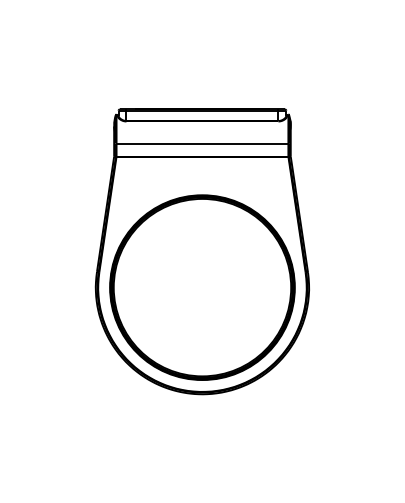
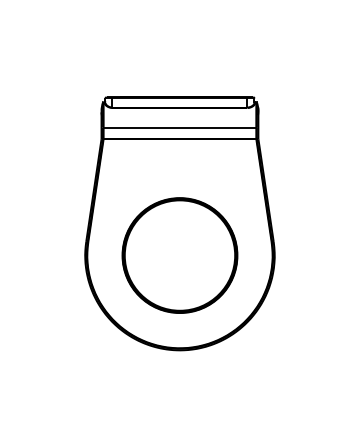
part: (202, 287) -> (180, 255), size x0.7

